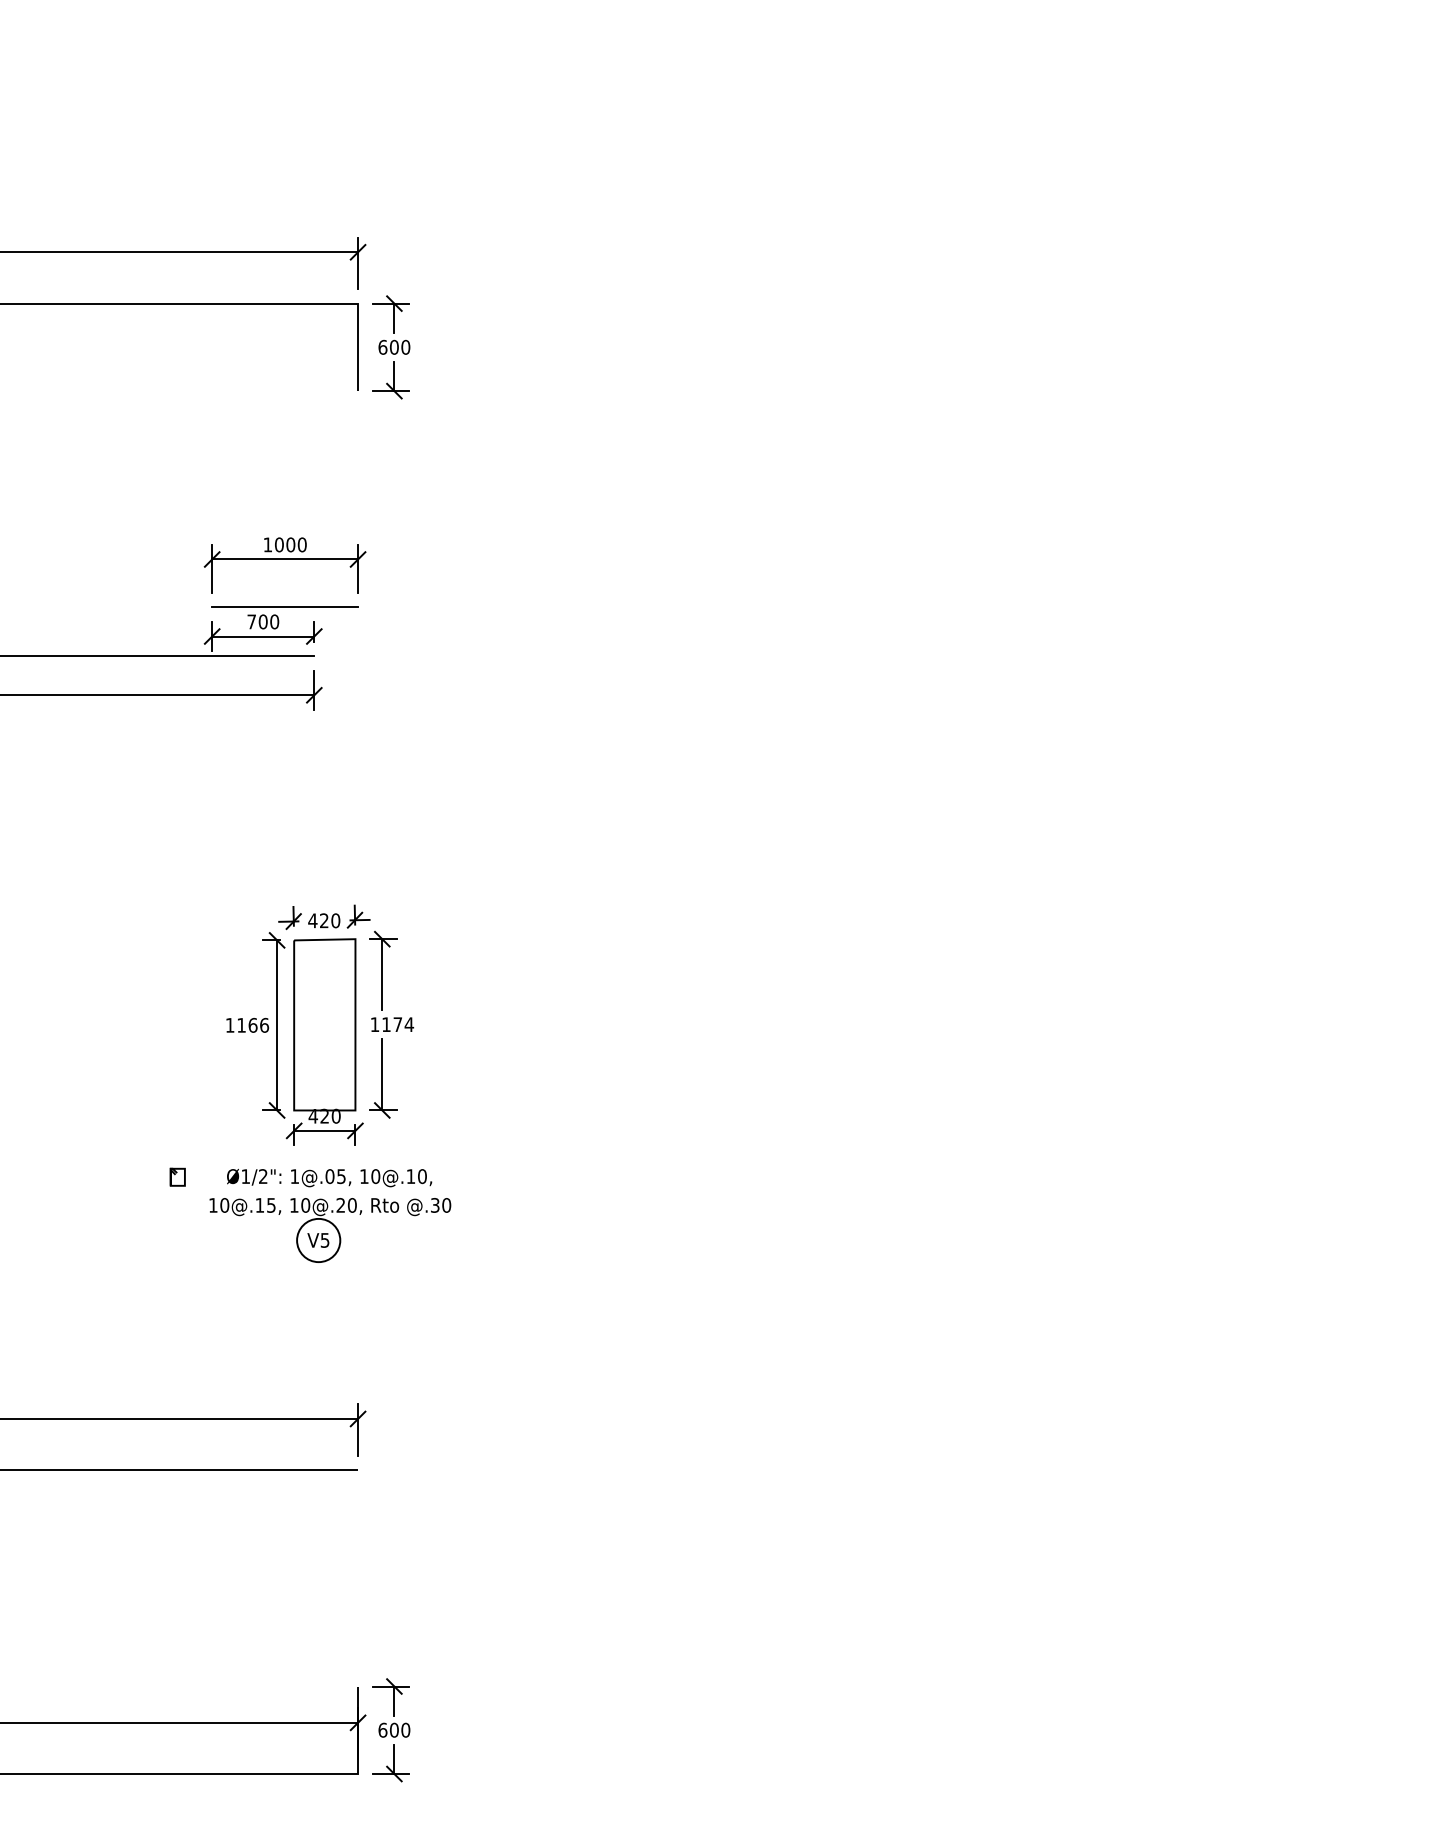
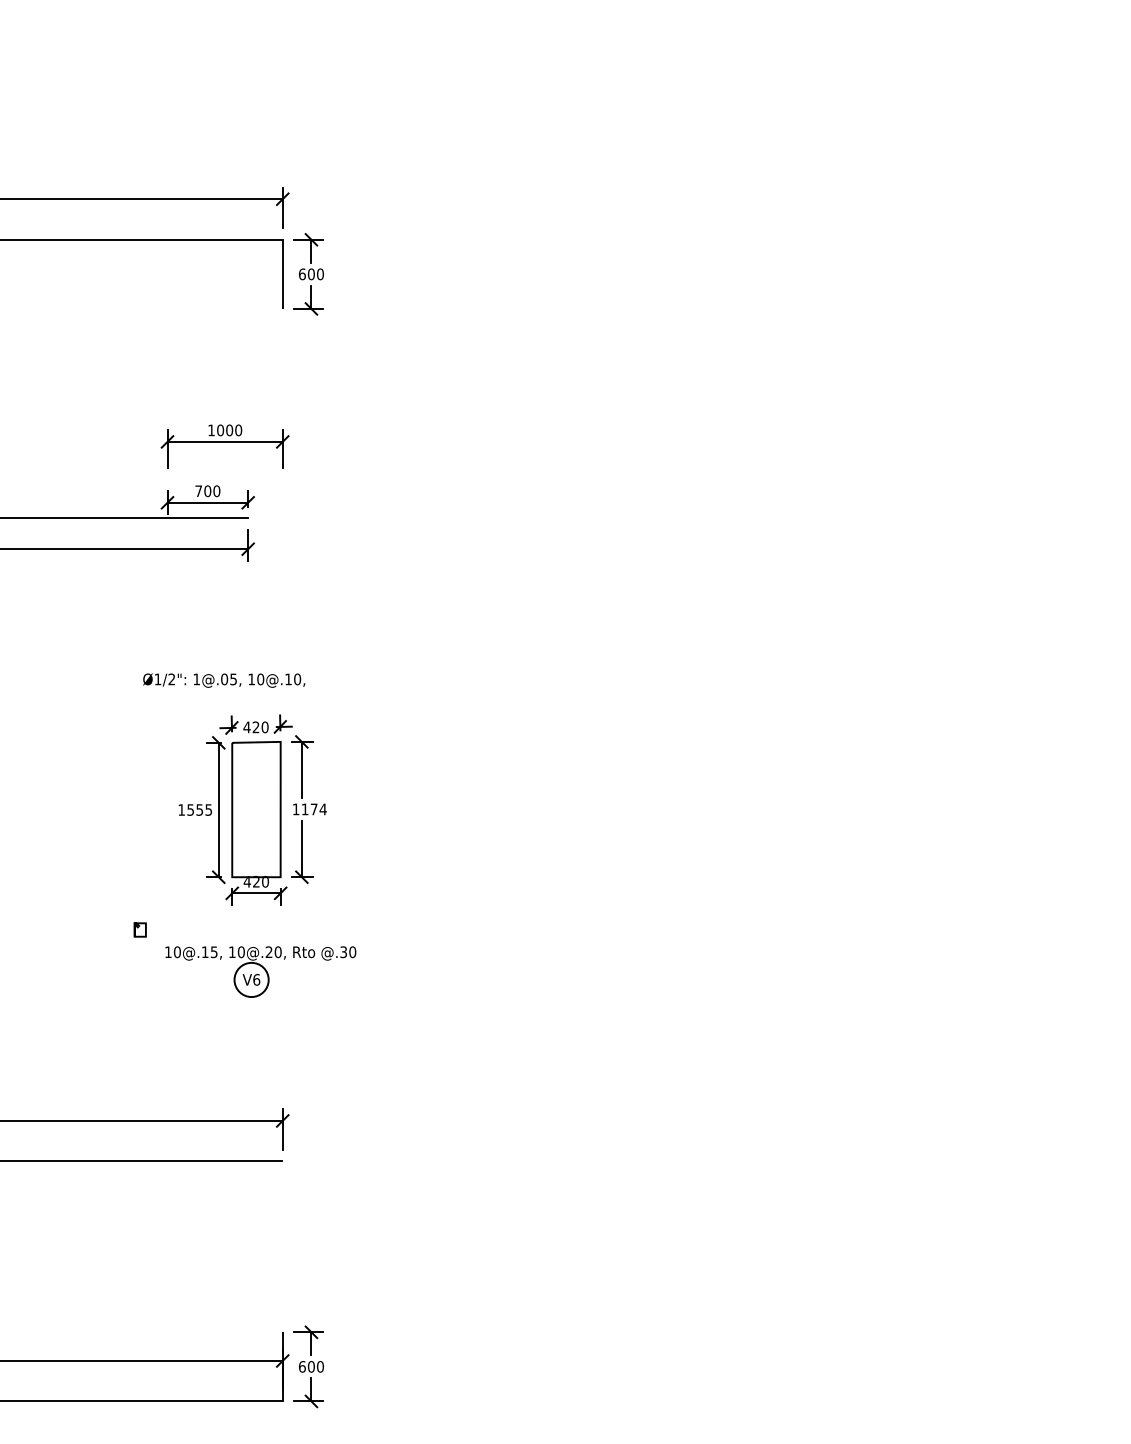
line: (284, 607) -> (224, 479), removed
text: (252, 1024) -> (199, 809), 1166 -> 1555
text: (329, 1177) -> (224, 680), moved
text: (324, 1239) -> (256, 979), V5 -> V6

